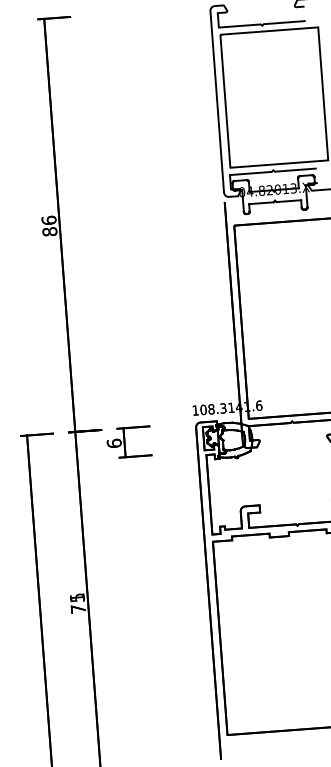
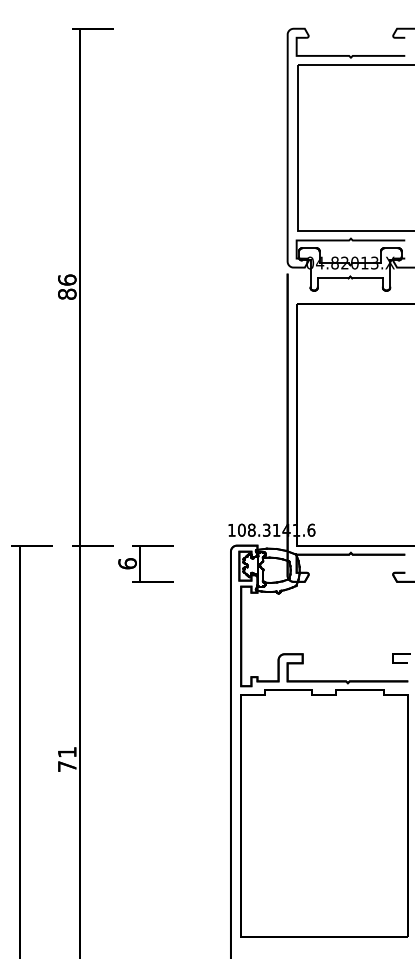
text: (77, 597) -> (67, 752), 75 -> 71

